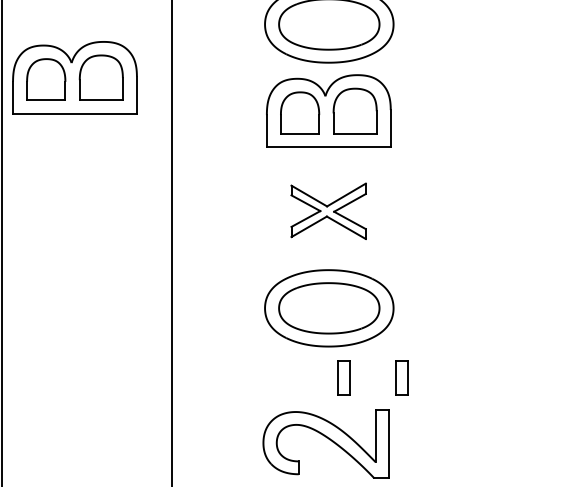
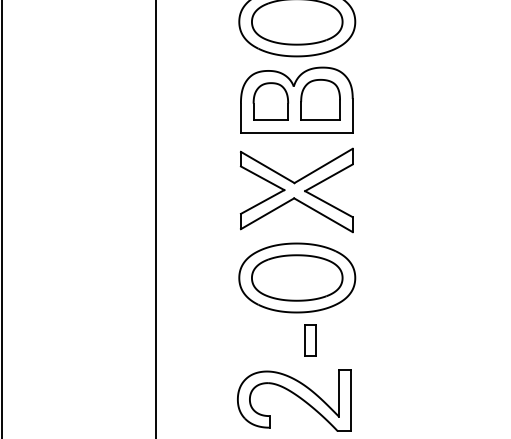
part: (74, 77) -> (67, 69), removed
part: (328, 211) -> (296, 190), size x1.67
part: (401, 377) -> (362, 340), removed

